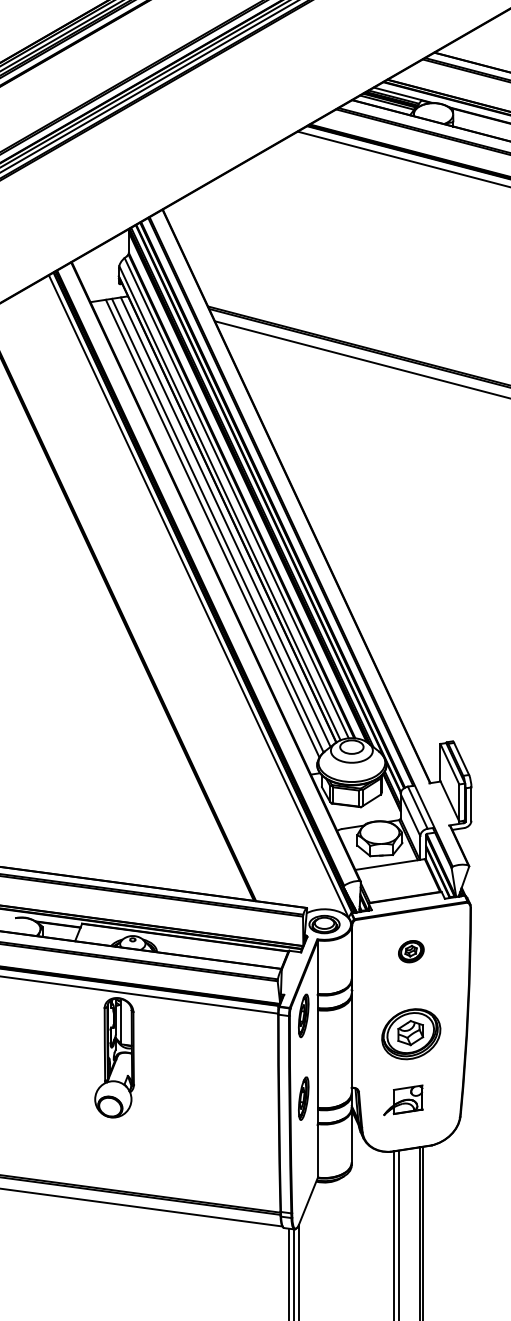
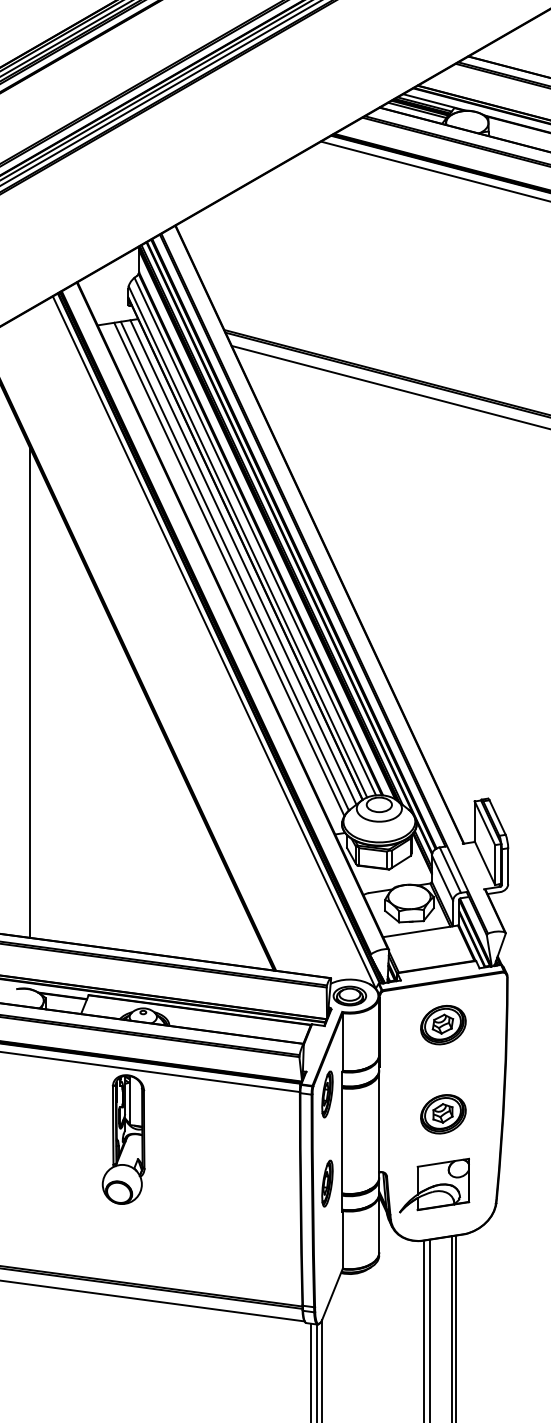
line: (27, 642) -> (29, 692), added
part: (411, 951) -> (443, 1025), size x1.67
part: (411, 1034) -> (443, 1114), size x0.71
part: (403, 1100) -> (434, 1185), size x1.67

